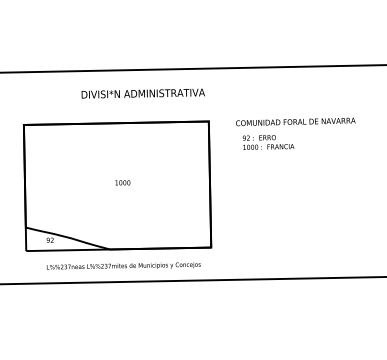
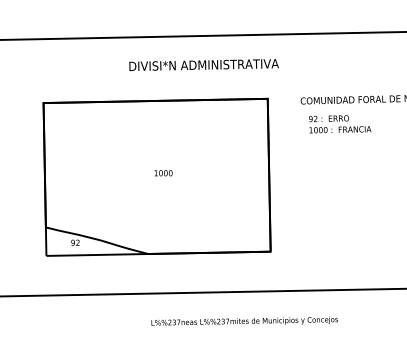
text: (142, 93) -> (203, 64), moved
text: (123, 265) -> (244, 320), moved

